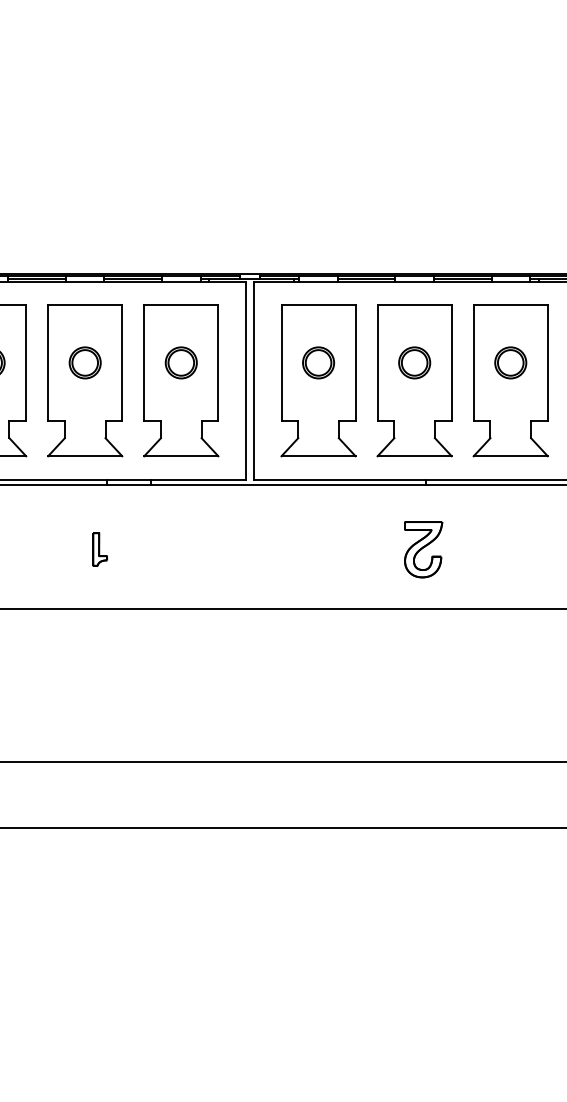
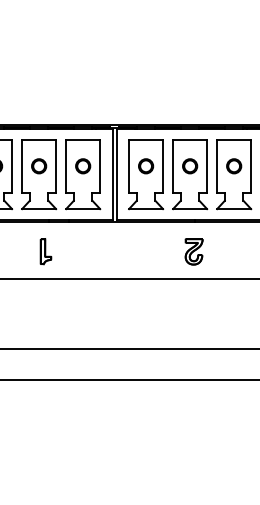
part: (99, 548) -> (45, 251), size x1.67

